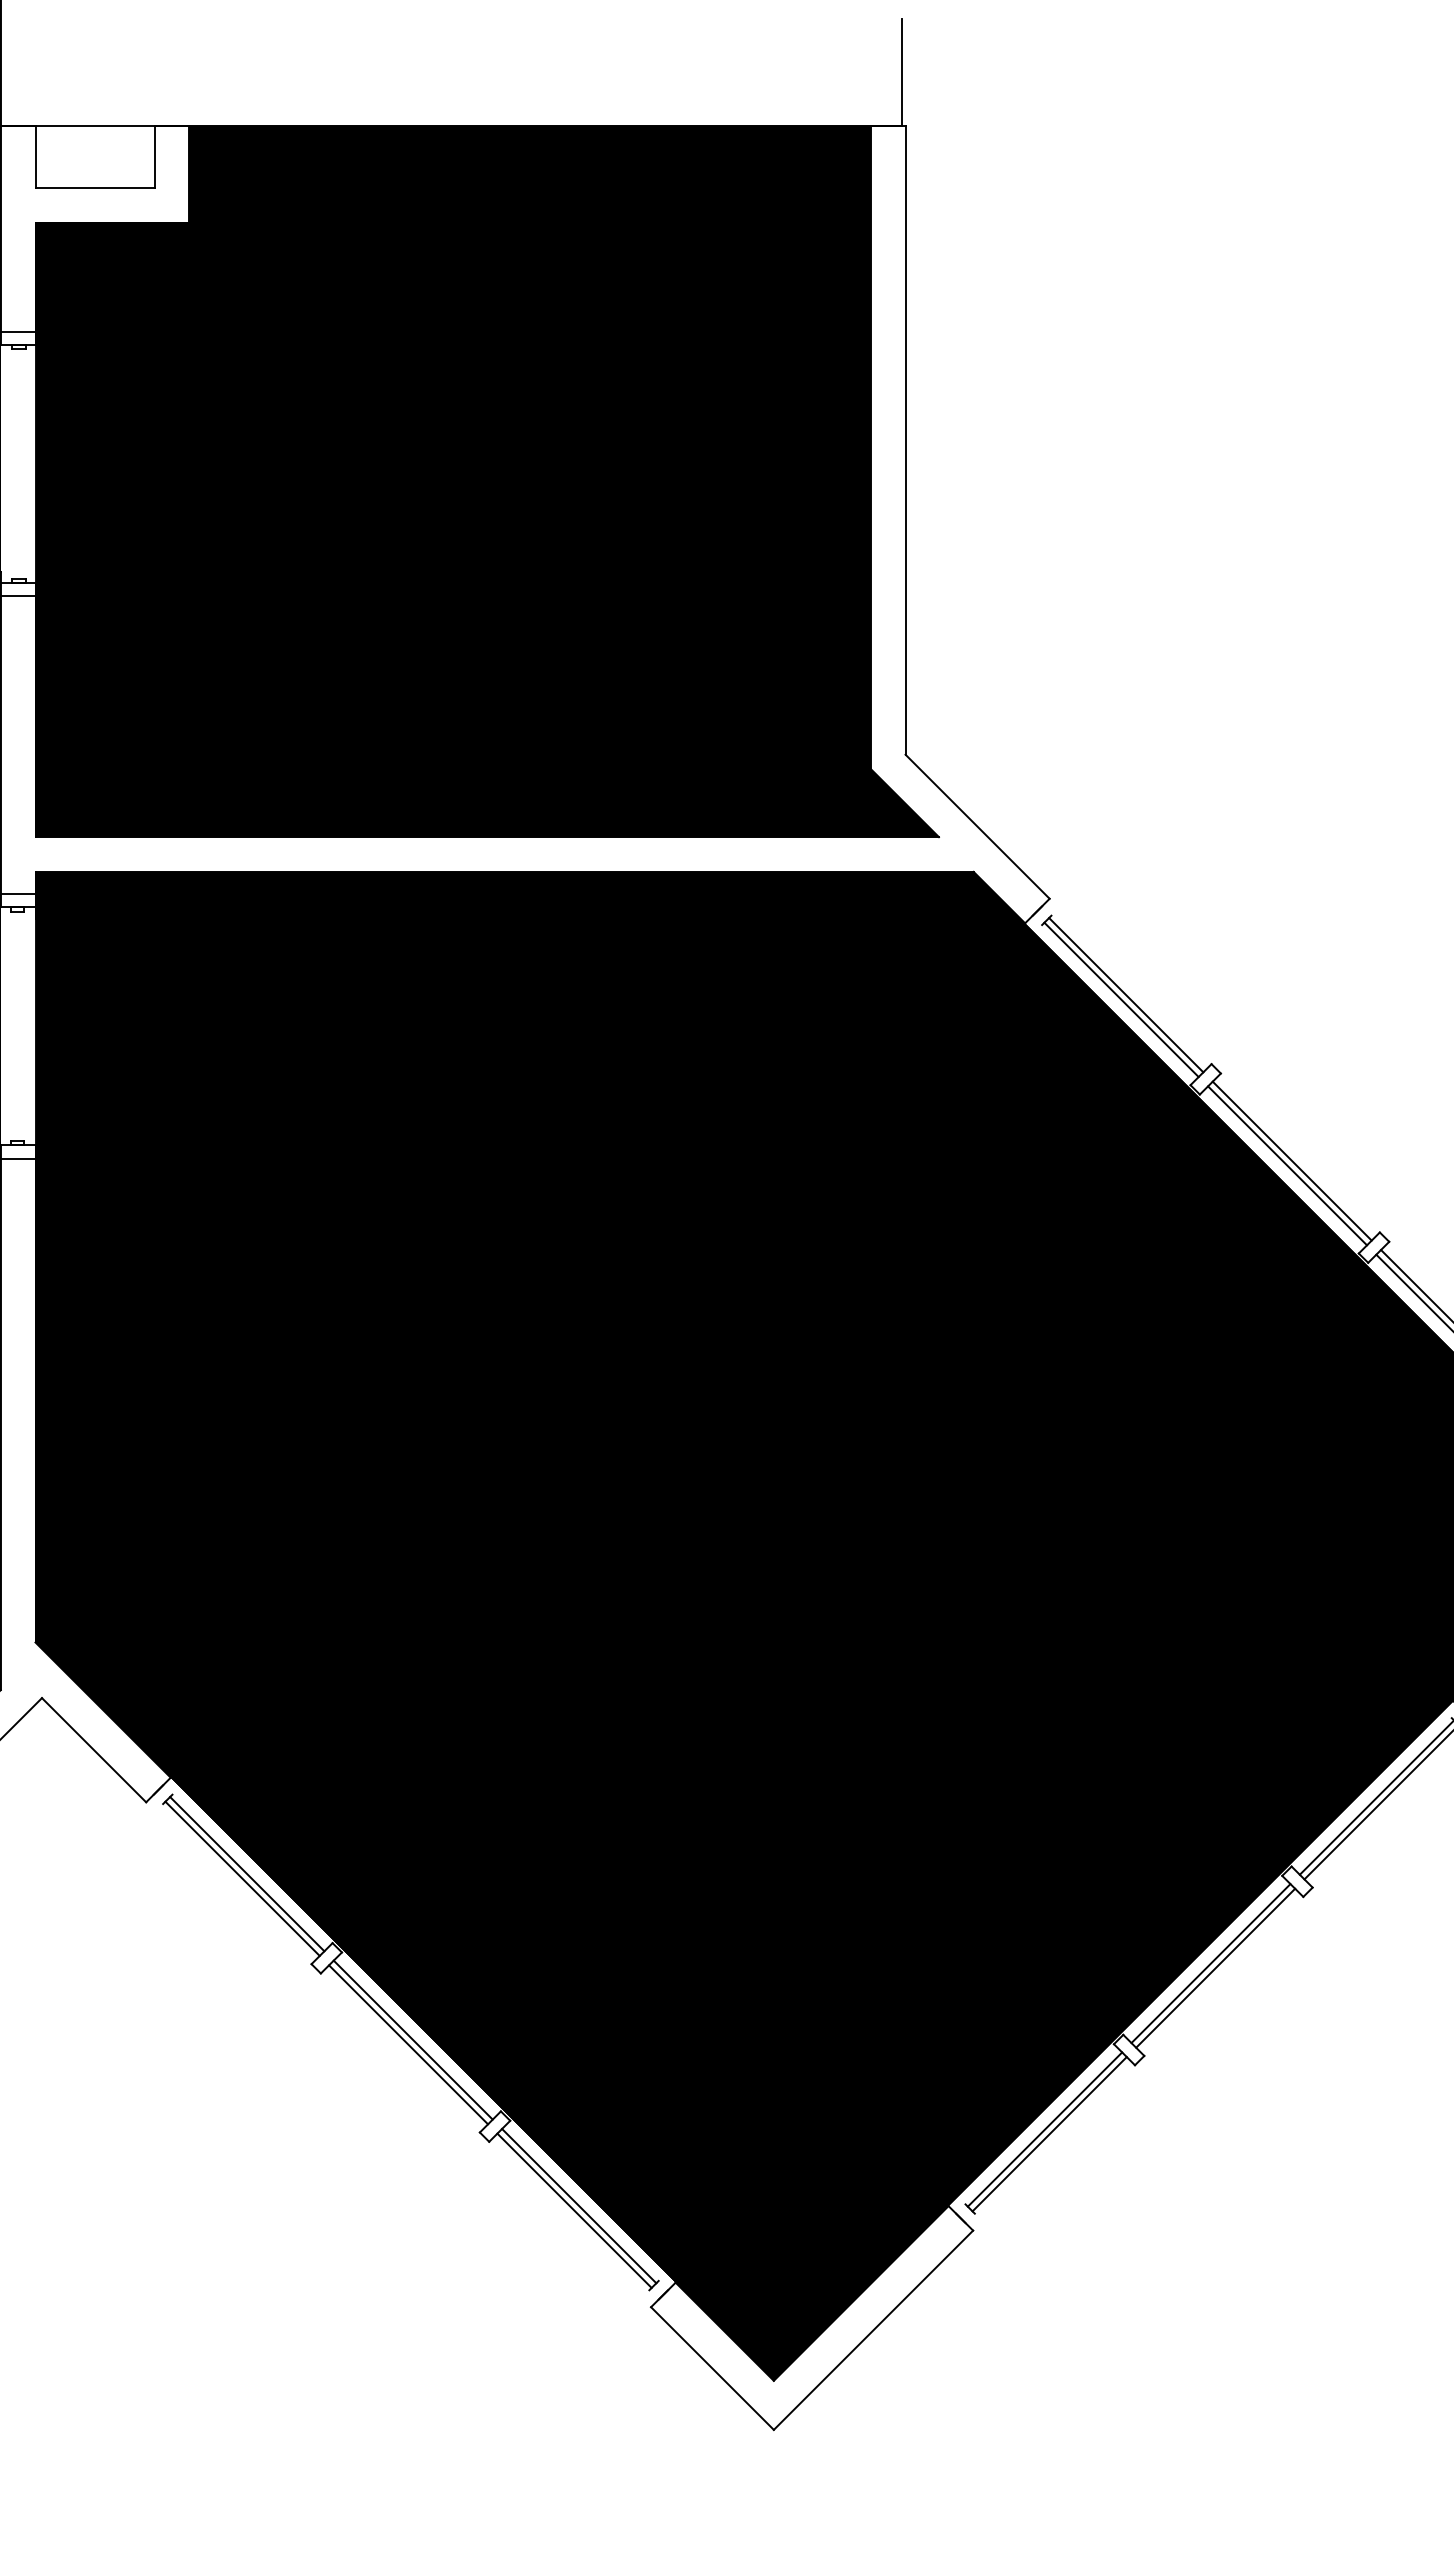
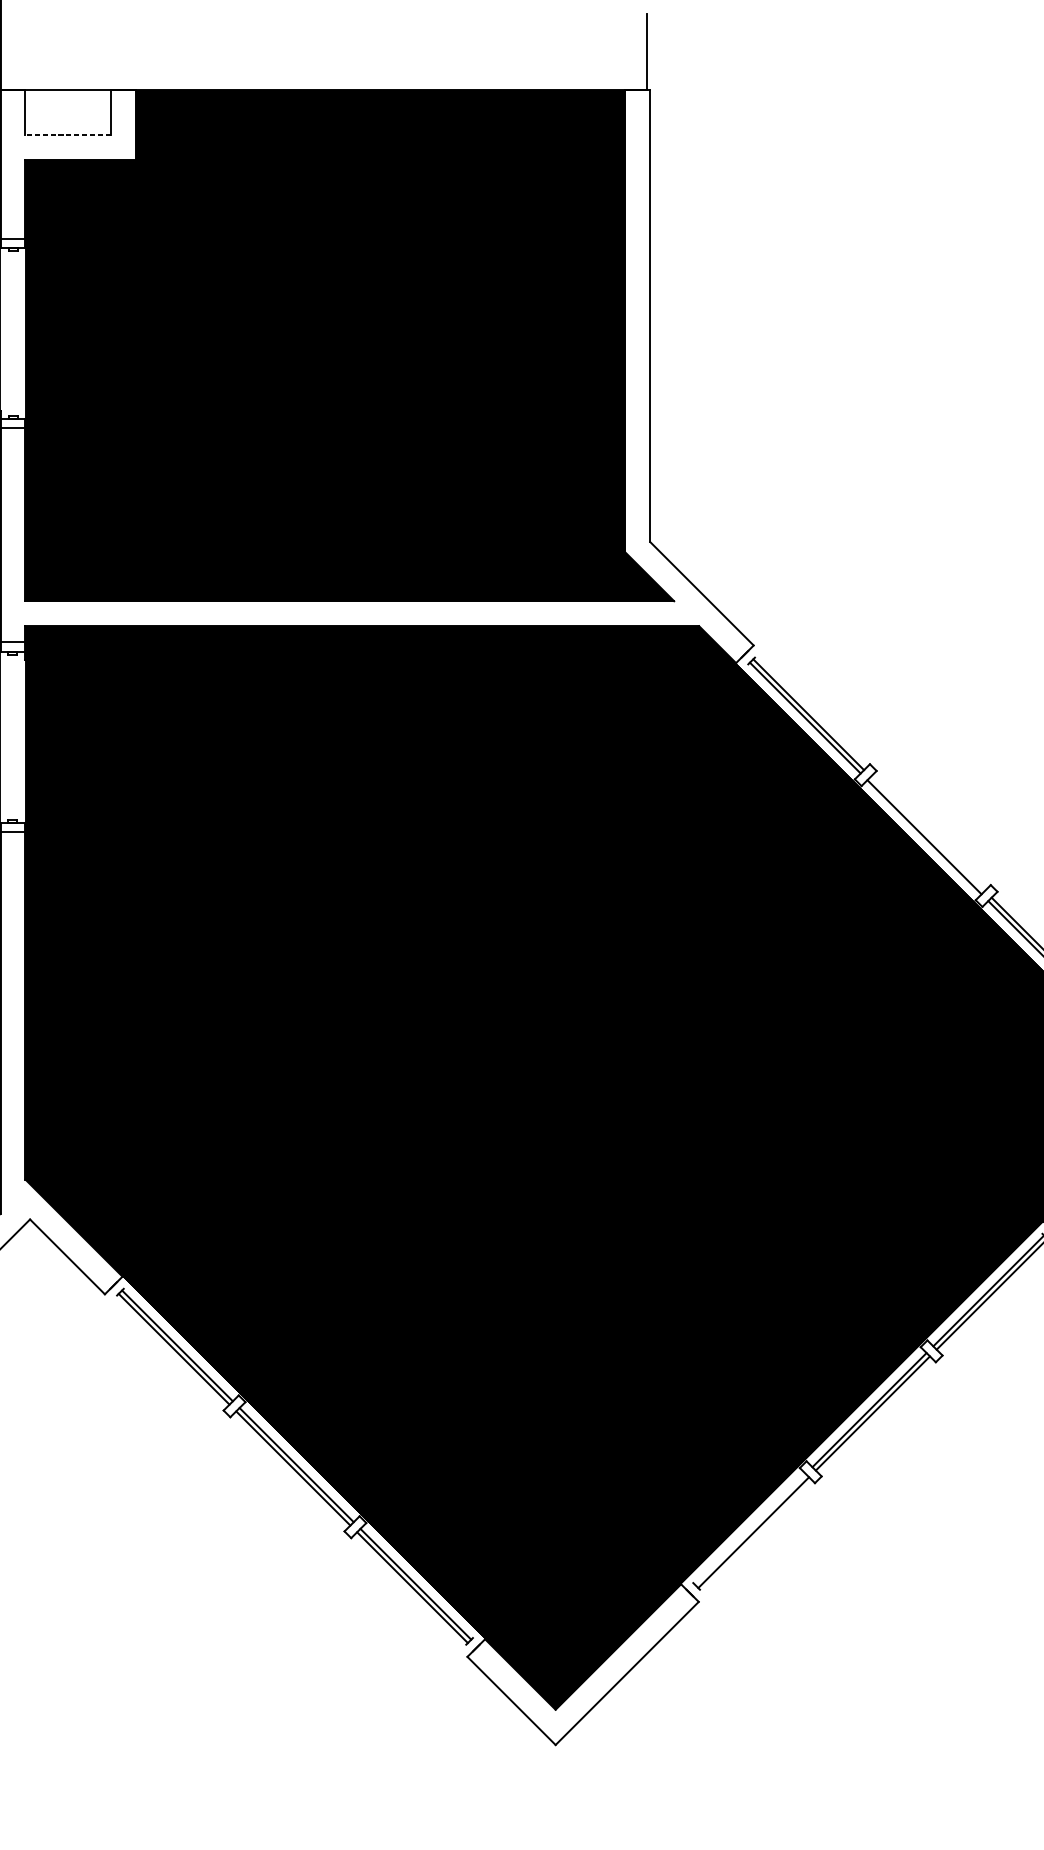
line: (95, 187) -> (68, 134), solid -> dashed
line: (1291, 1160) -> (927, 833), removed
line: (1044, 2129) -> (749, 1529), removed

